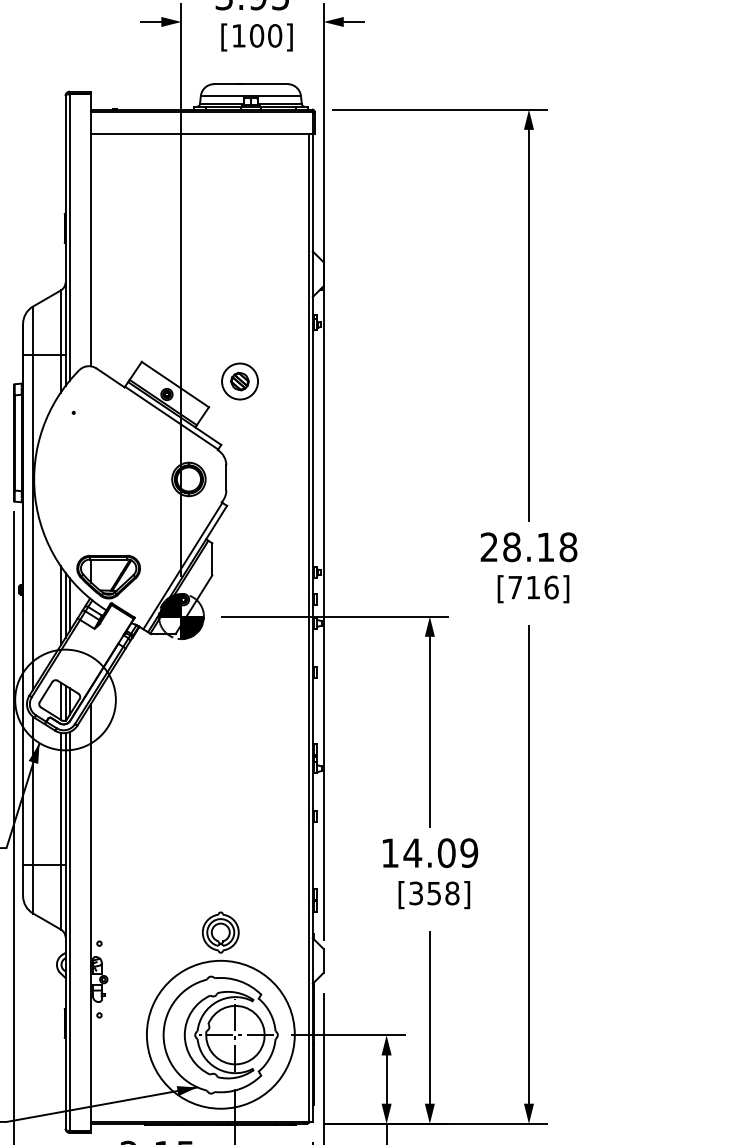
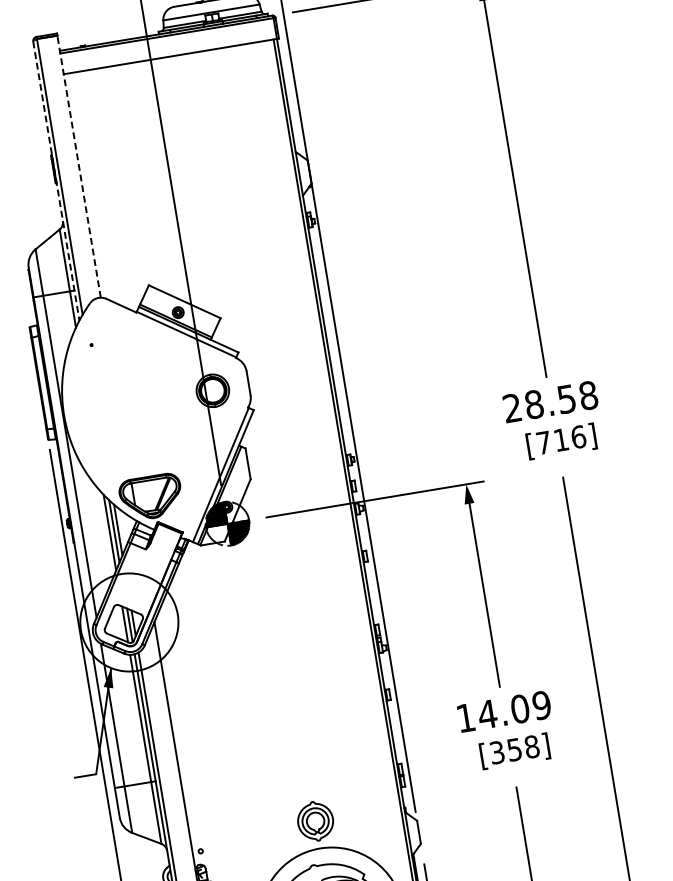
line: (91, 229) -> (79, 166), solid -> dashed
line: (65, 241) -> (56, 181), solid -> dashed
part: (239, 381) -> (245, 288), removed
text: (545, 547) -> (566, 399), 28.18 -> 28.58

